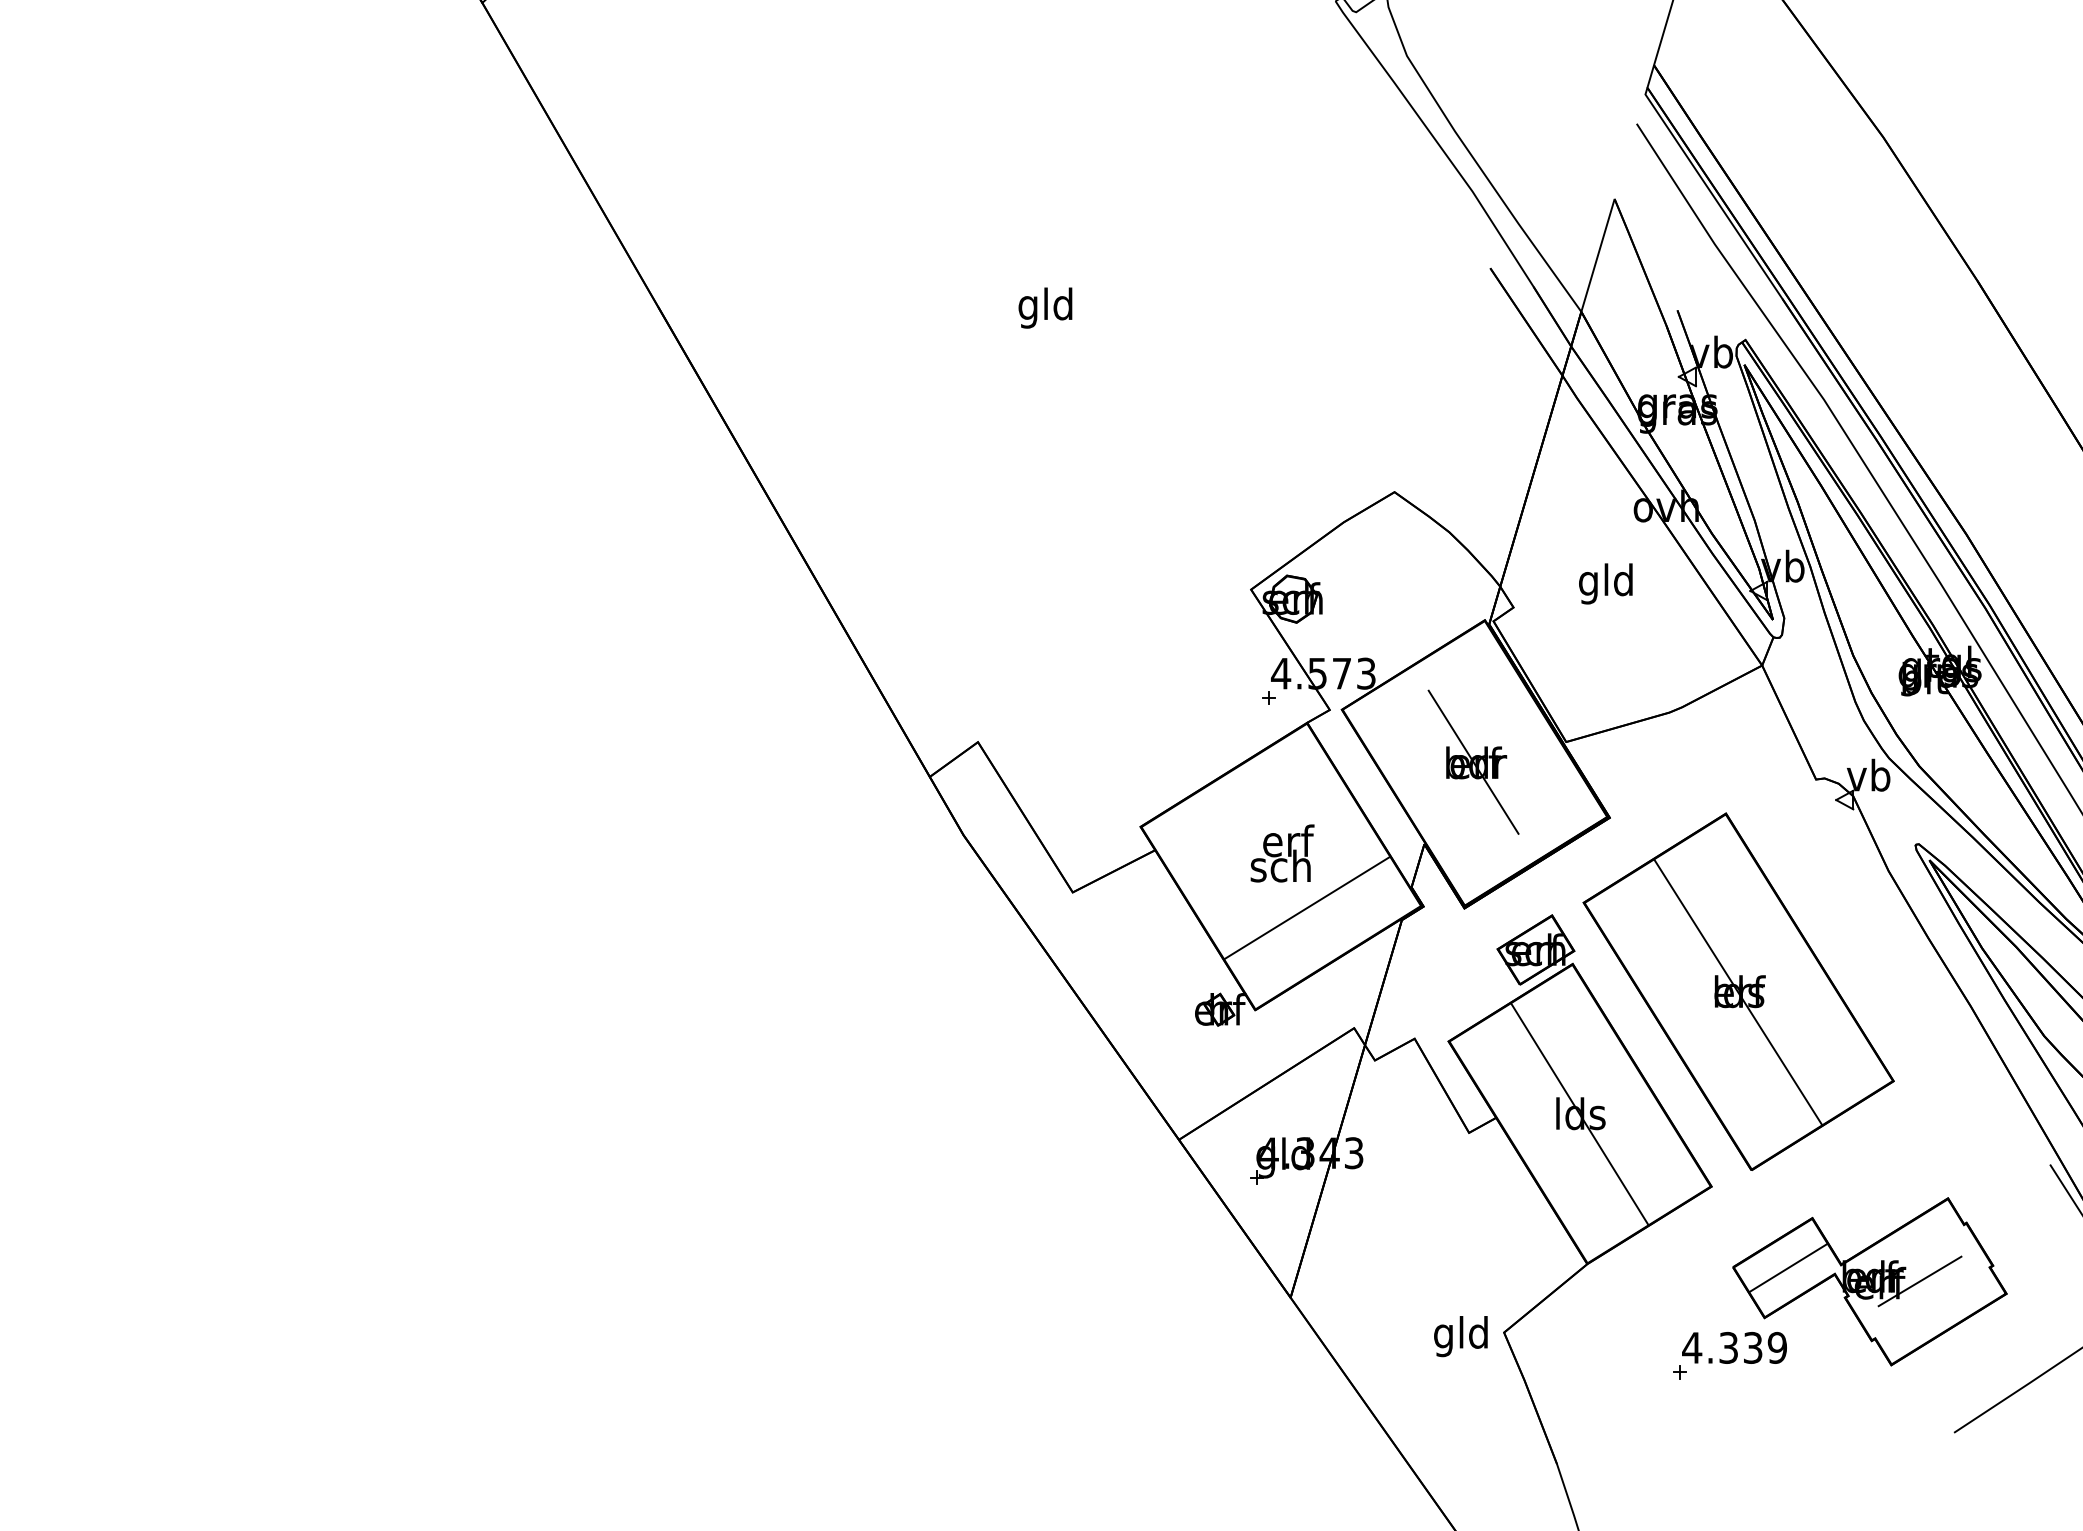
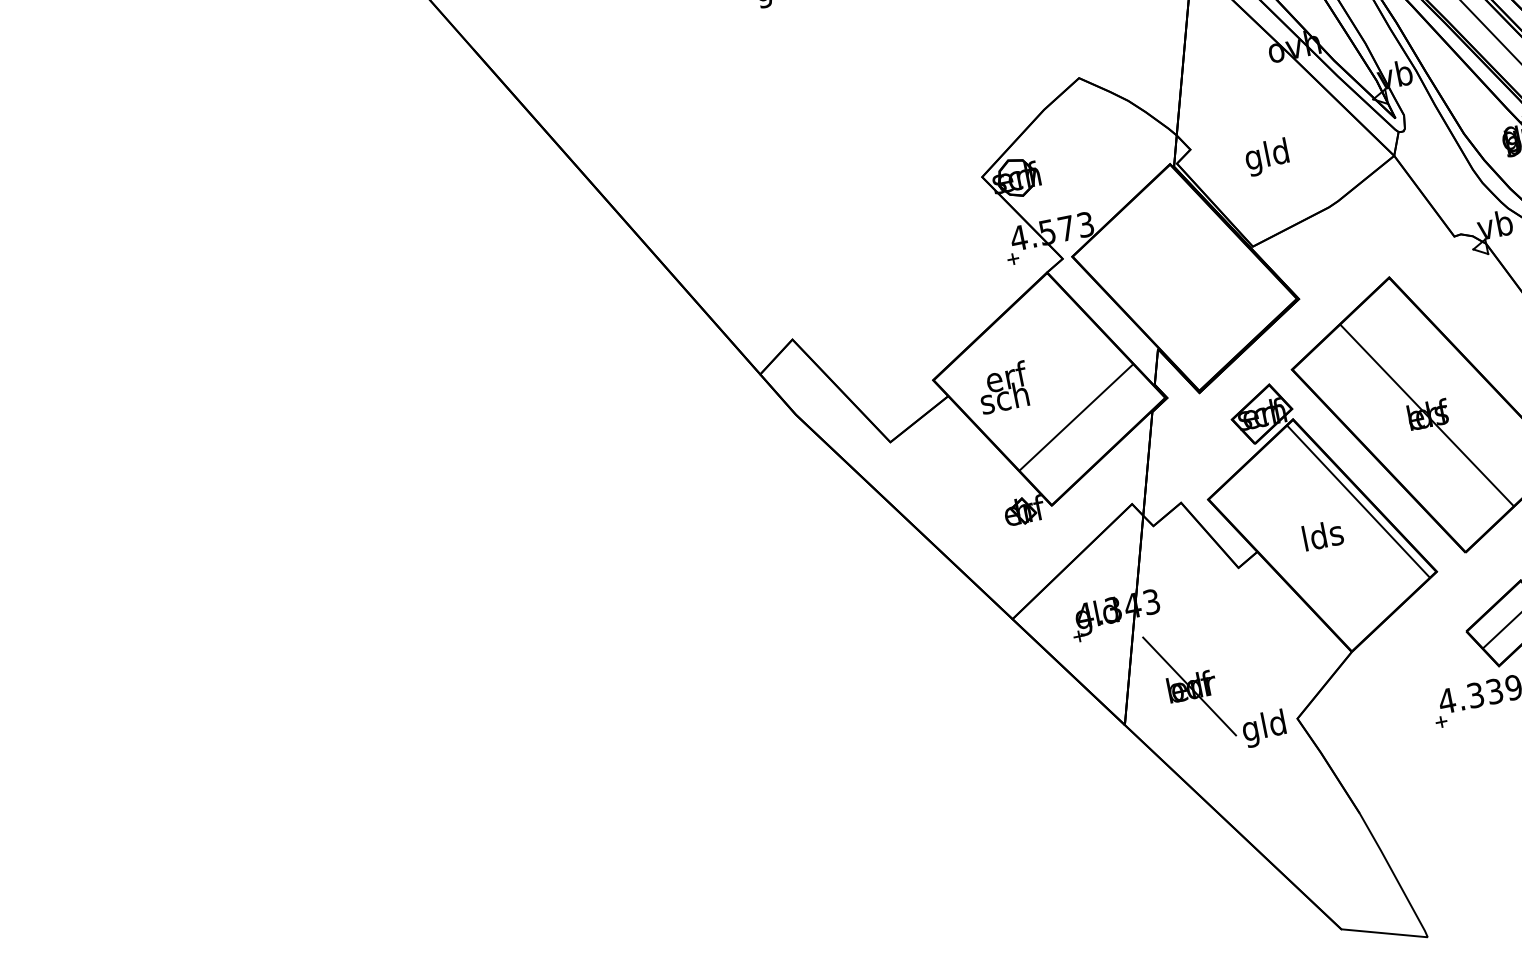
text: (1605, 583) -> (1266, 157), moved
part: (1473, 761) -> (1189, 685), moved
text: (1282, 853) -> (1003, 387), moved
line: (1579, 1114) -> (1358, 501), moved

